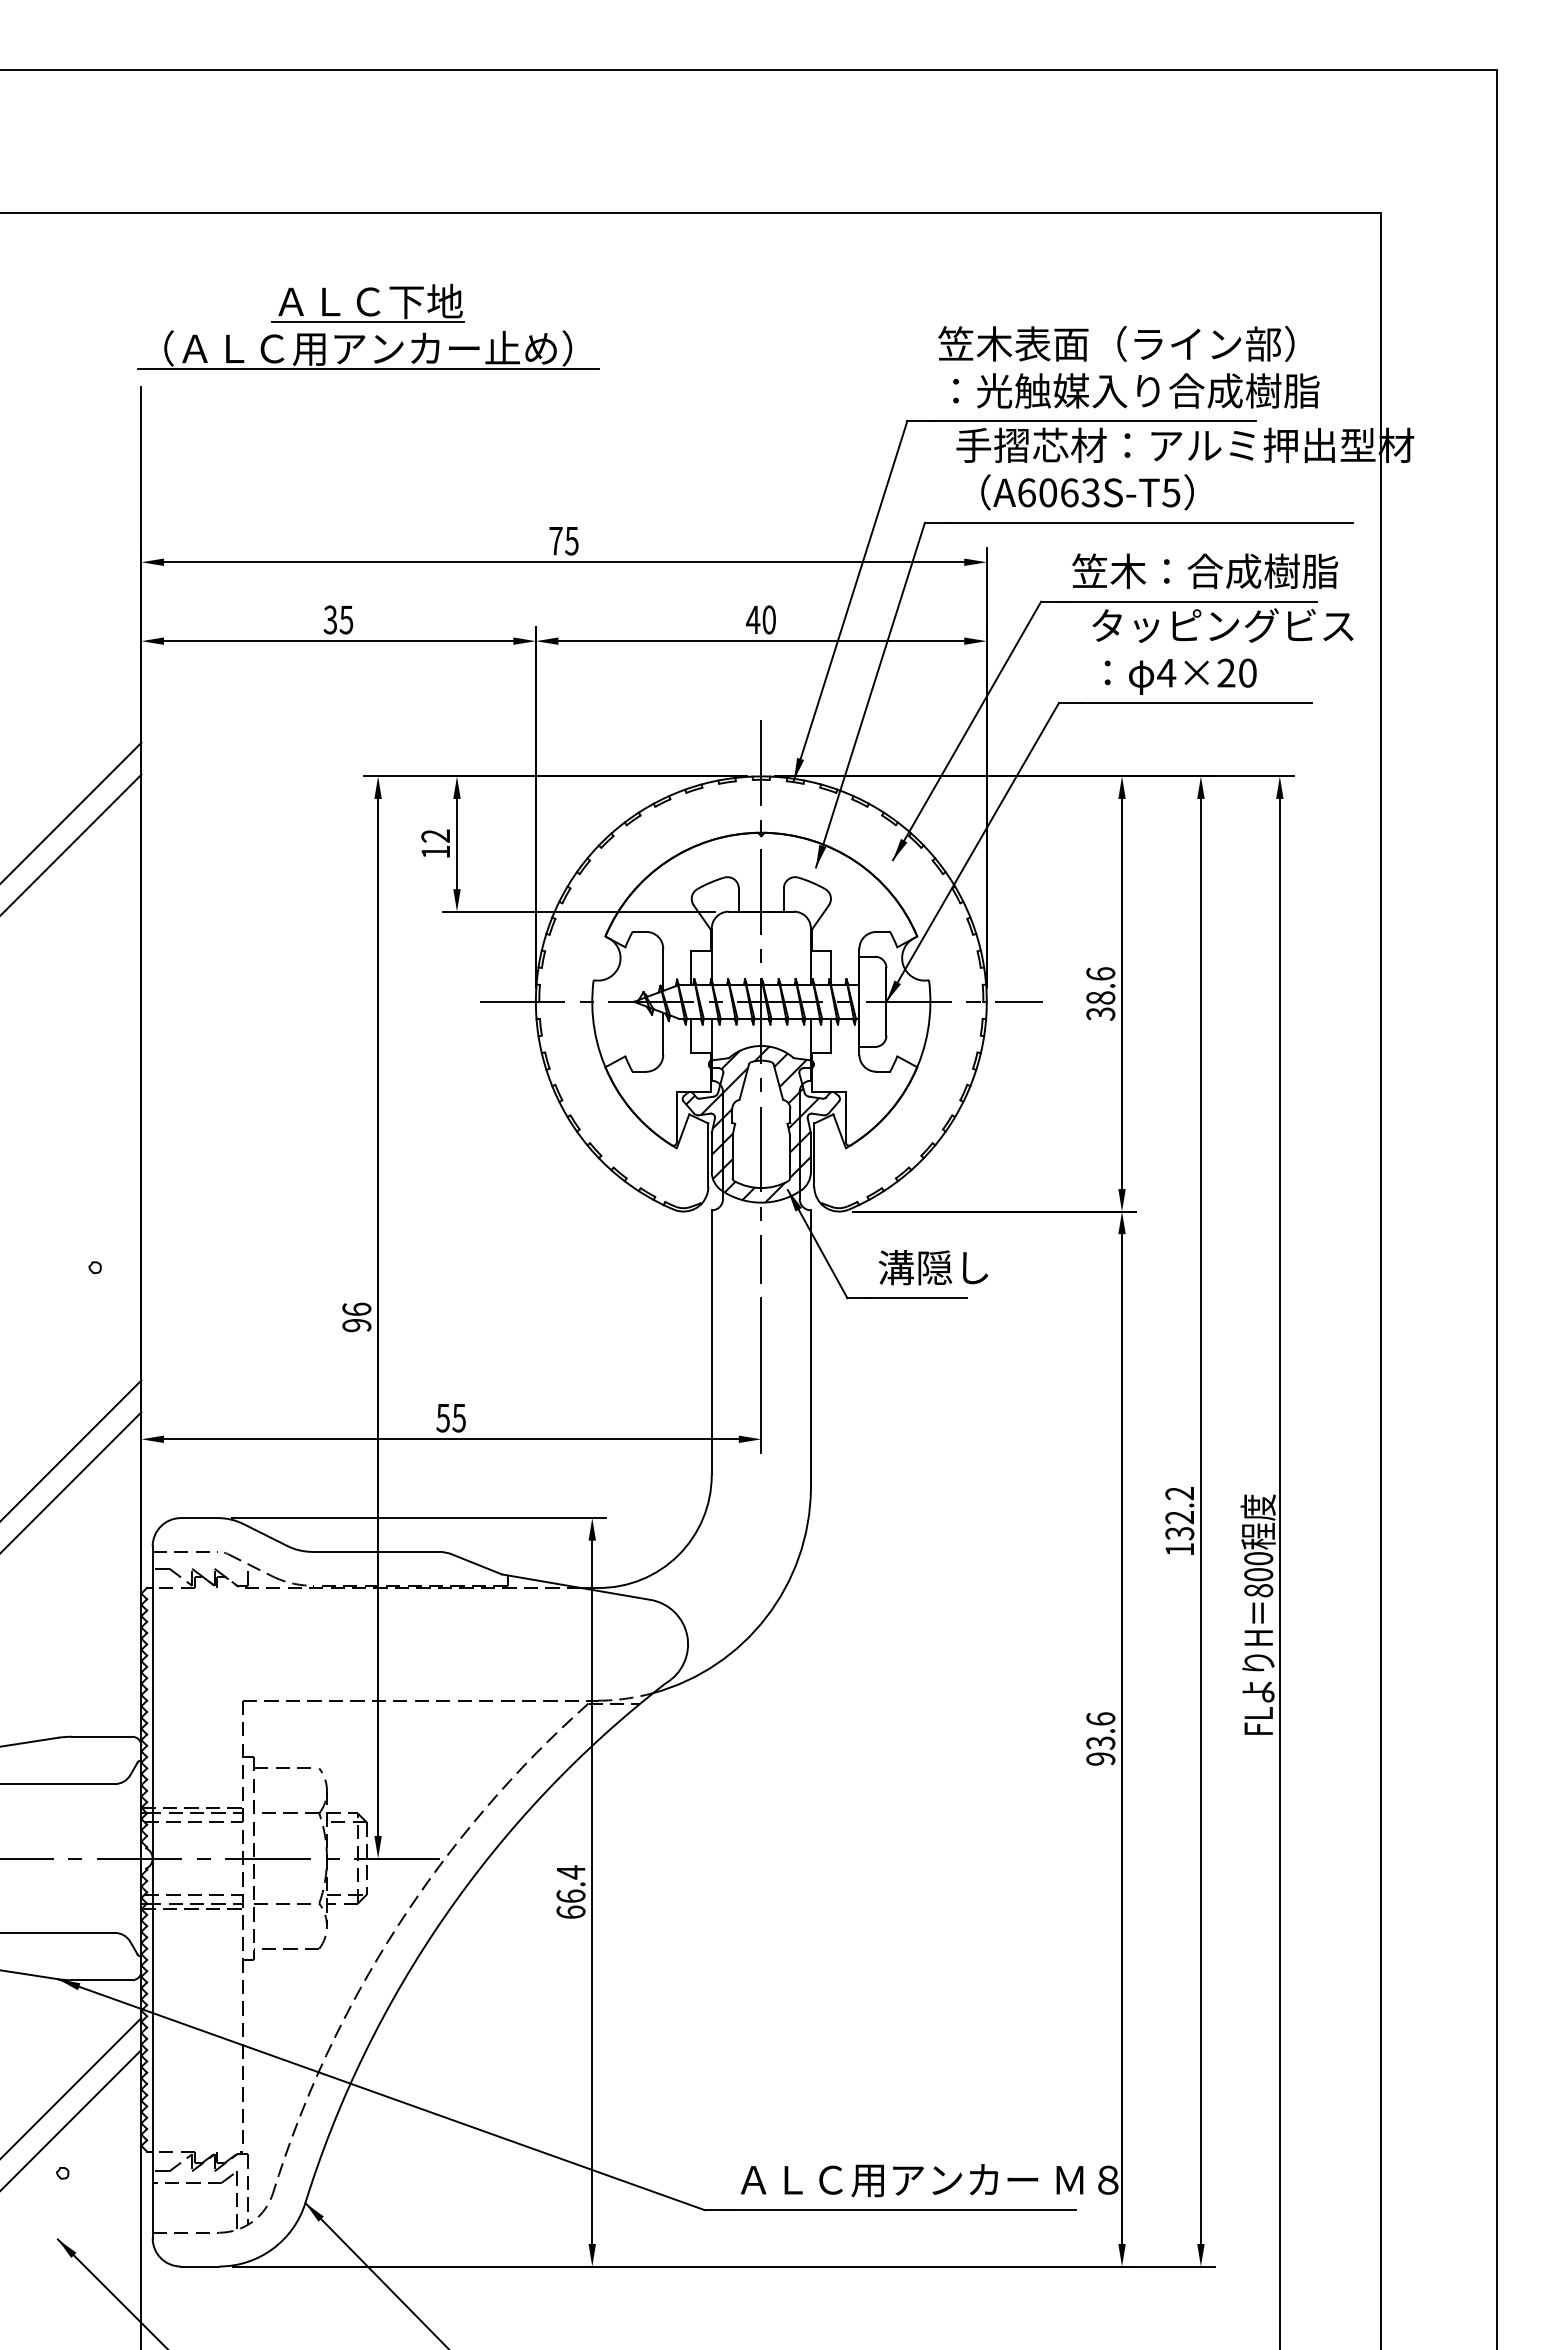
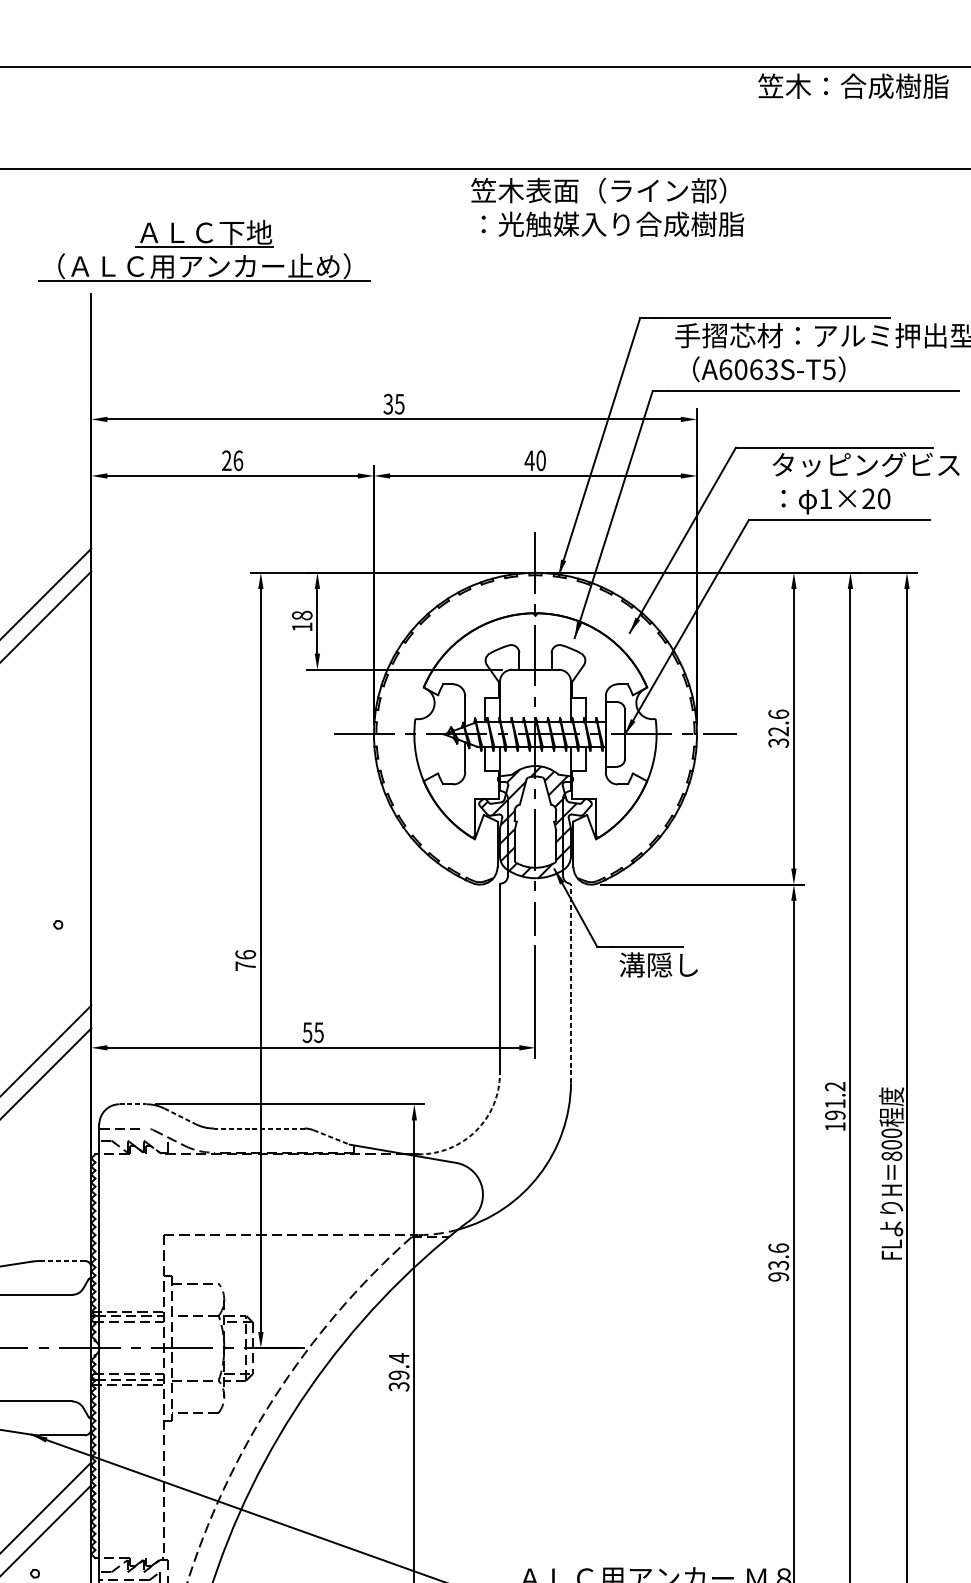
part: (368, 326) -> (204, 250), moved
text: (1128, 366) -> (607, 206), moved
text: (555, 540) -> (387, 403), 75 -> 35
text: (1204, 570) -> (853, 85), moved
text: (338, 619) -> (232, 460), 35 -> 26
text: (1166, 673) -> (825, 499), 4×20 -> 1×20
text: (435, 835) -> (302, 615), 12 -> 18
text: (1100, 997) -> (778, 731), 38.6 -> 32.6
text: (933, 1267) -> (658, 964), moved
text: (356, 1325) -> (245, 966), 96 -> 76
line: (810, 1349) -> (570, 983), solid -> dashed
line: (199, 1518) -> (132, 1104), solid -> dashed
text: (1179, 1525) -> (835, 1109), 132.2 -> 191.2
line: (265, 1535) -> (180, 1116), solid -> dashed
line: (375, 1551) -> (259, 1128), solid -> dashed
arc: (678, 1555) -> (476, 1131), solid -> dashed
line: (477, 1564) -> (332, 1137), solid -> dashed
line: (101, 1736) -> (62, 1260), solid -> dashed
text: (570, 1904) -> (398, 1381), 66.4 -> 39.4

